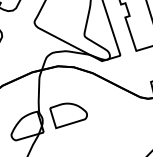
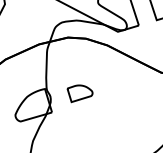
part: (68, 115) -> (79, 93), size x0.6

